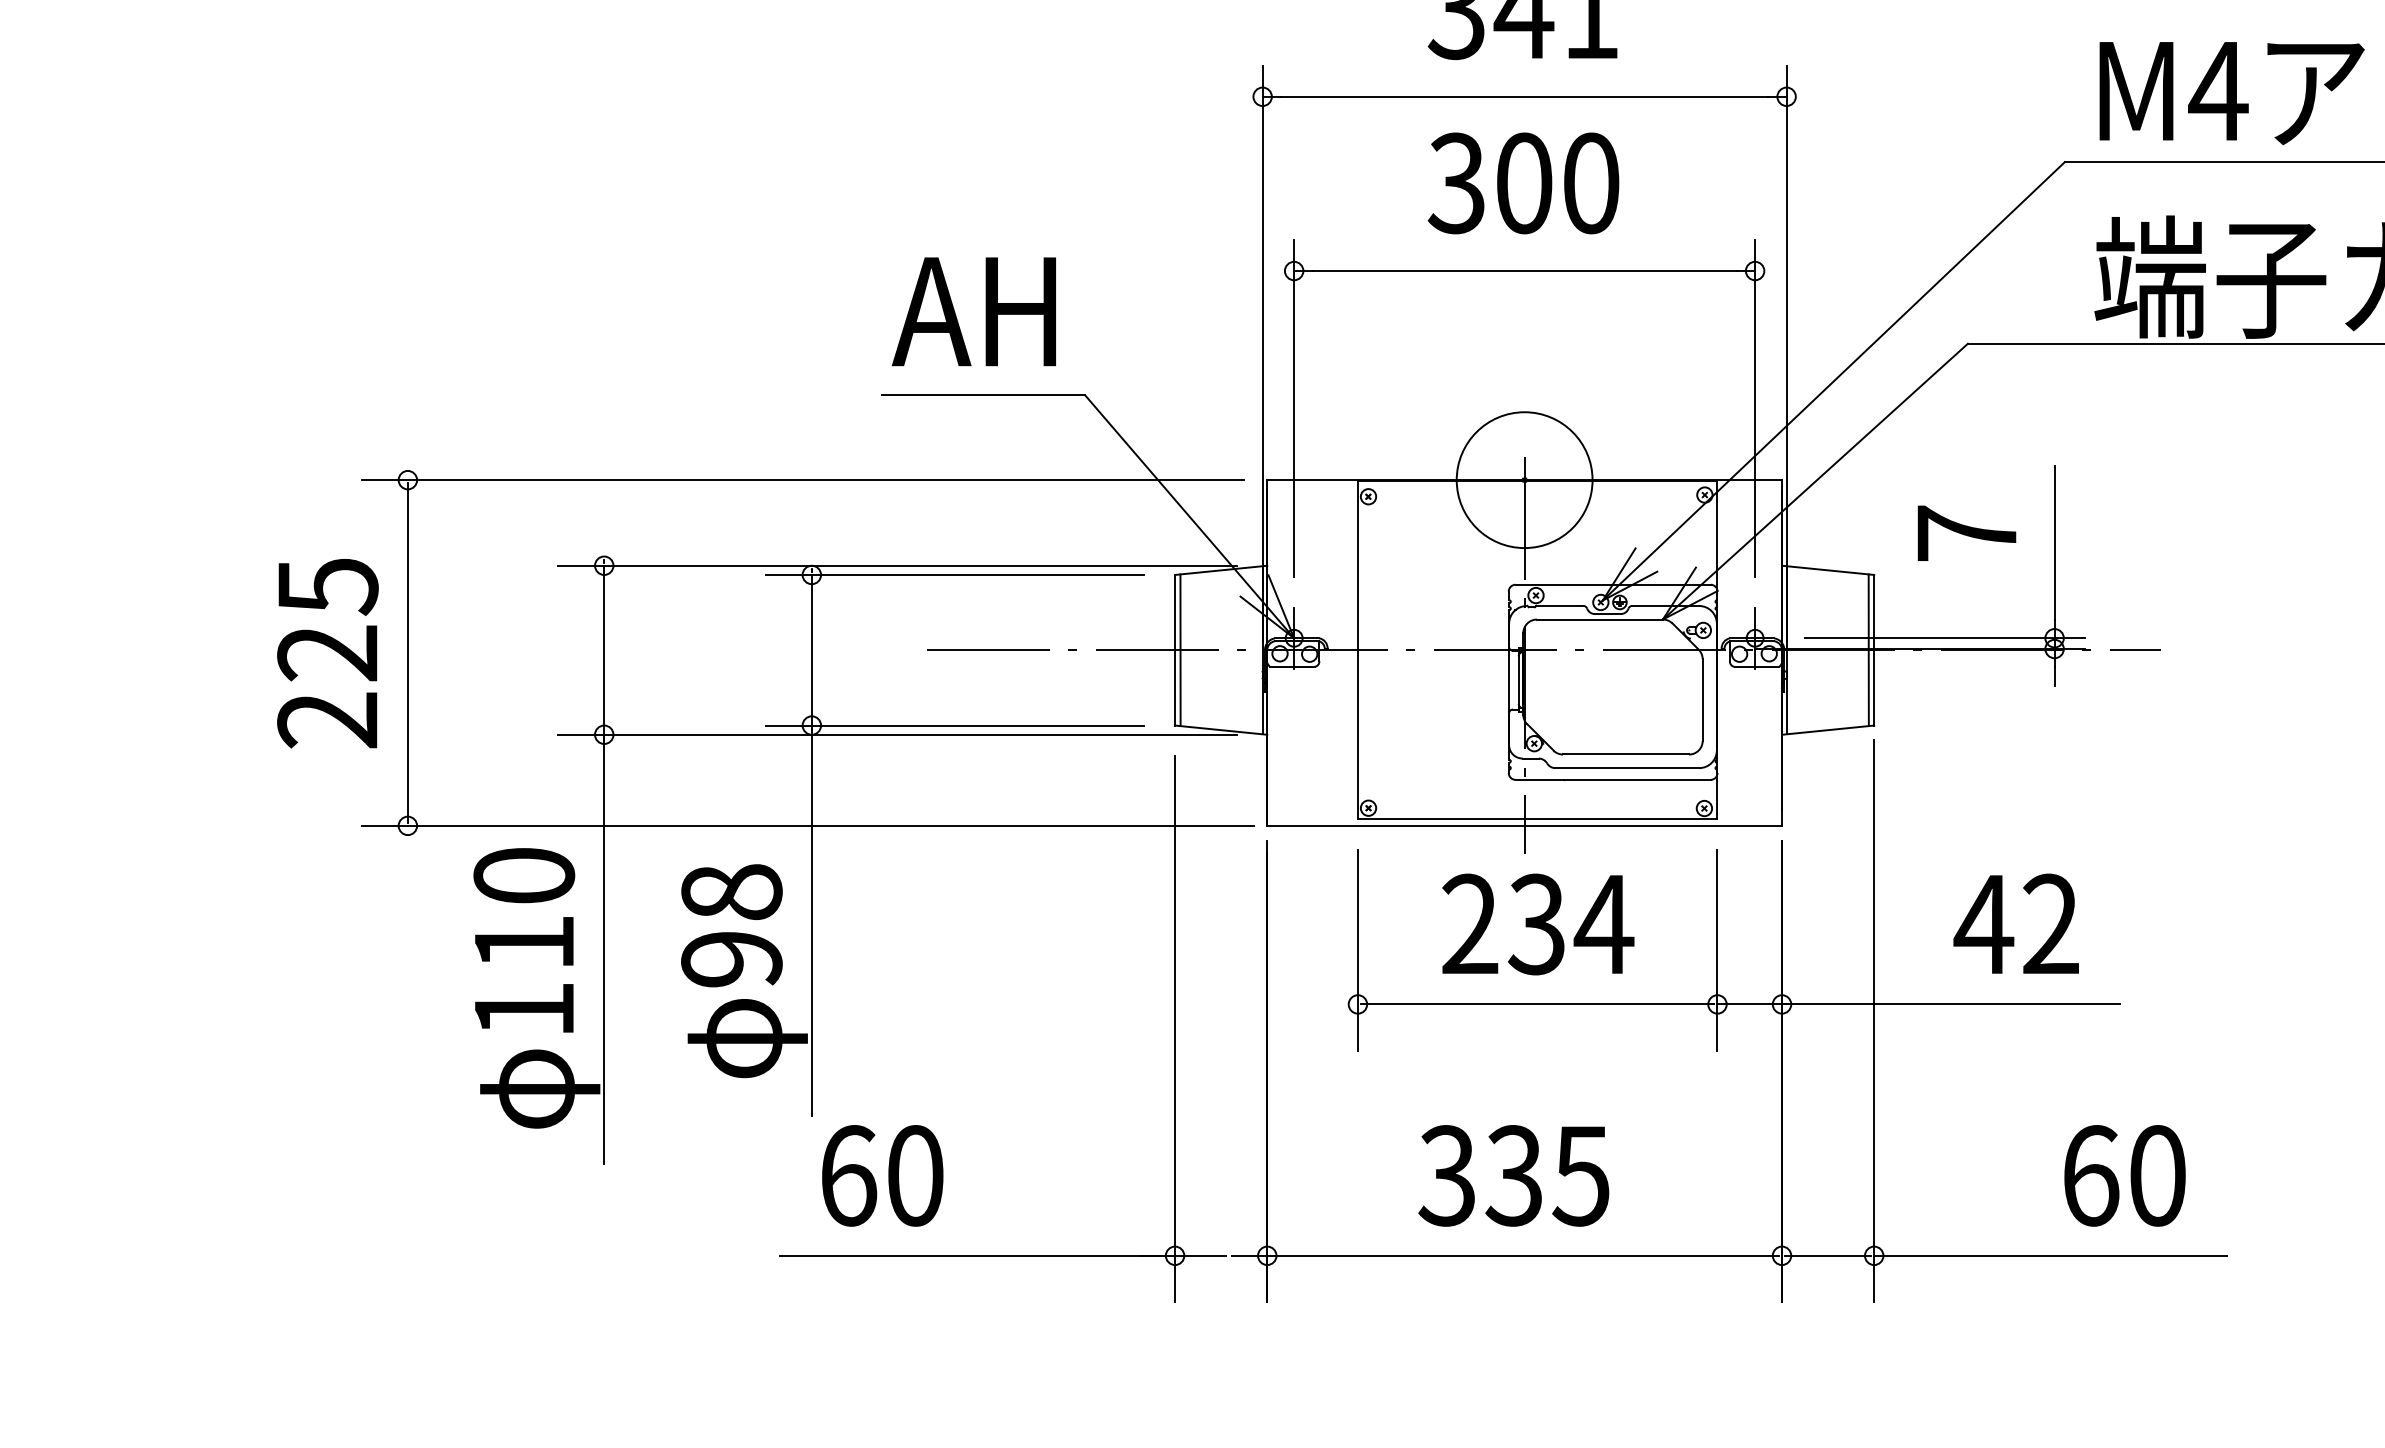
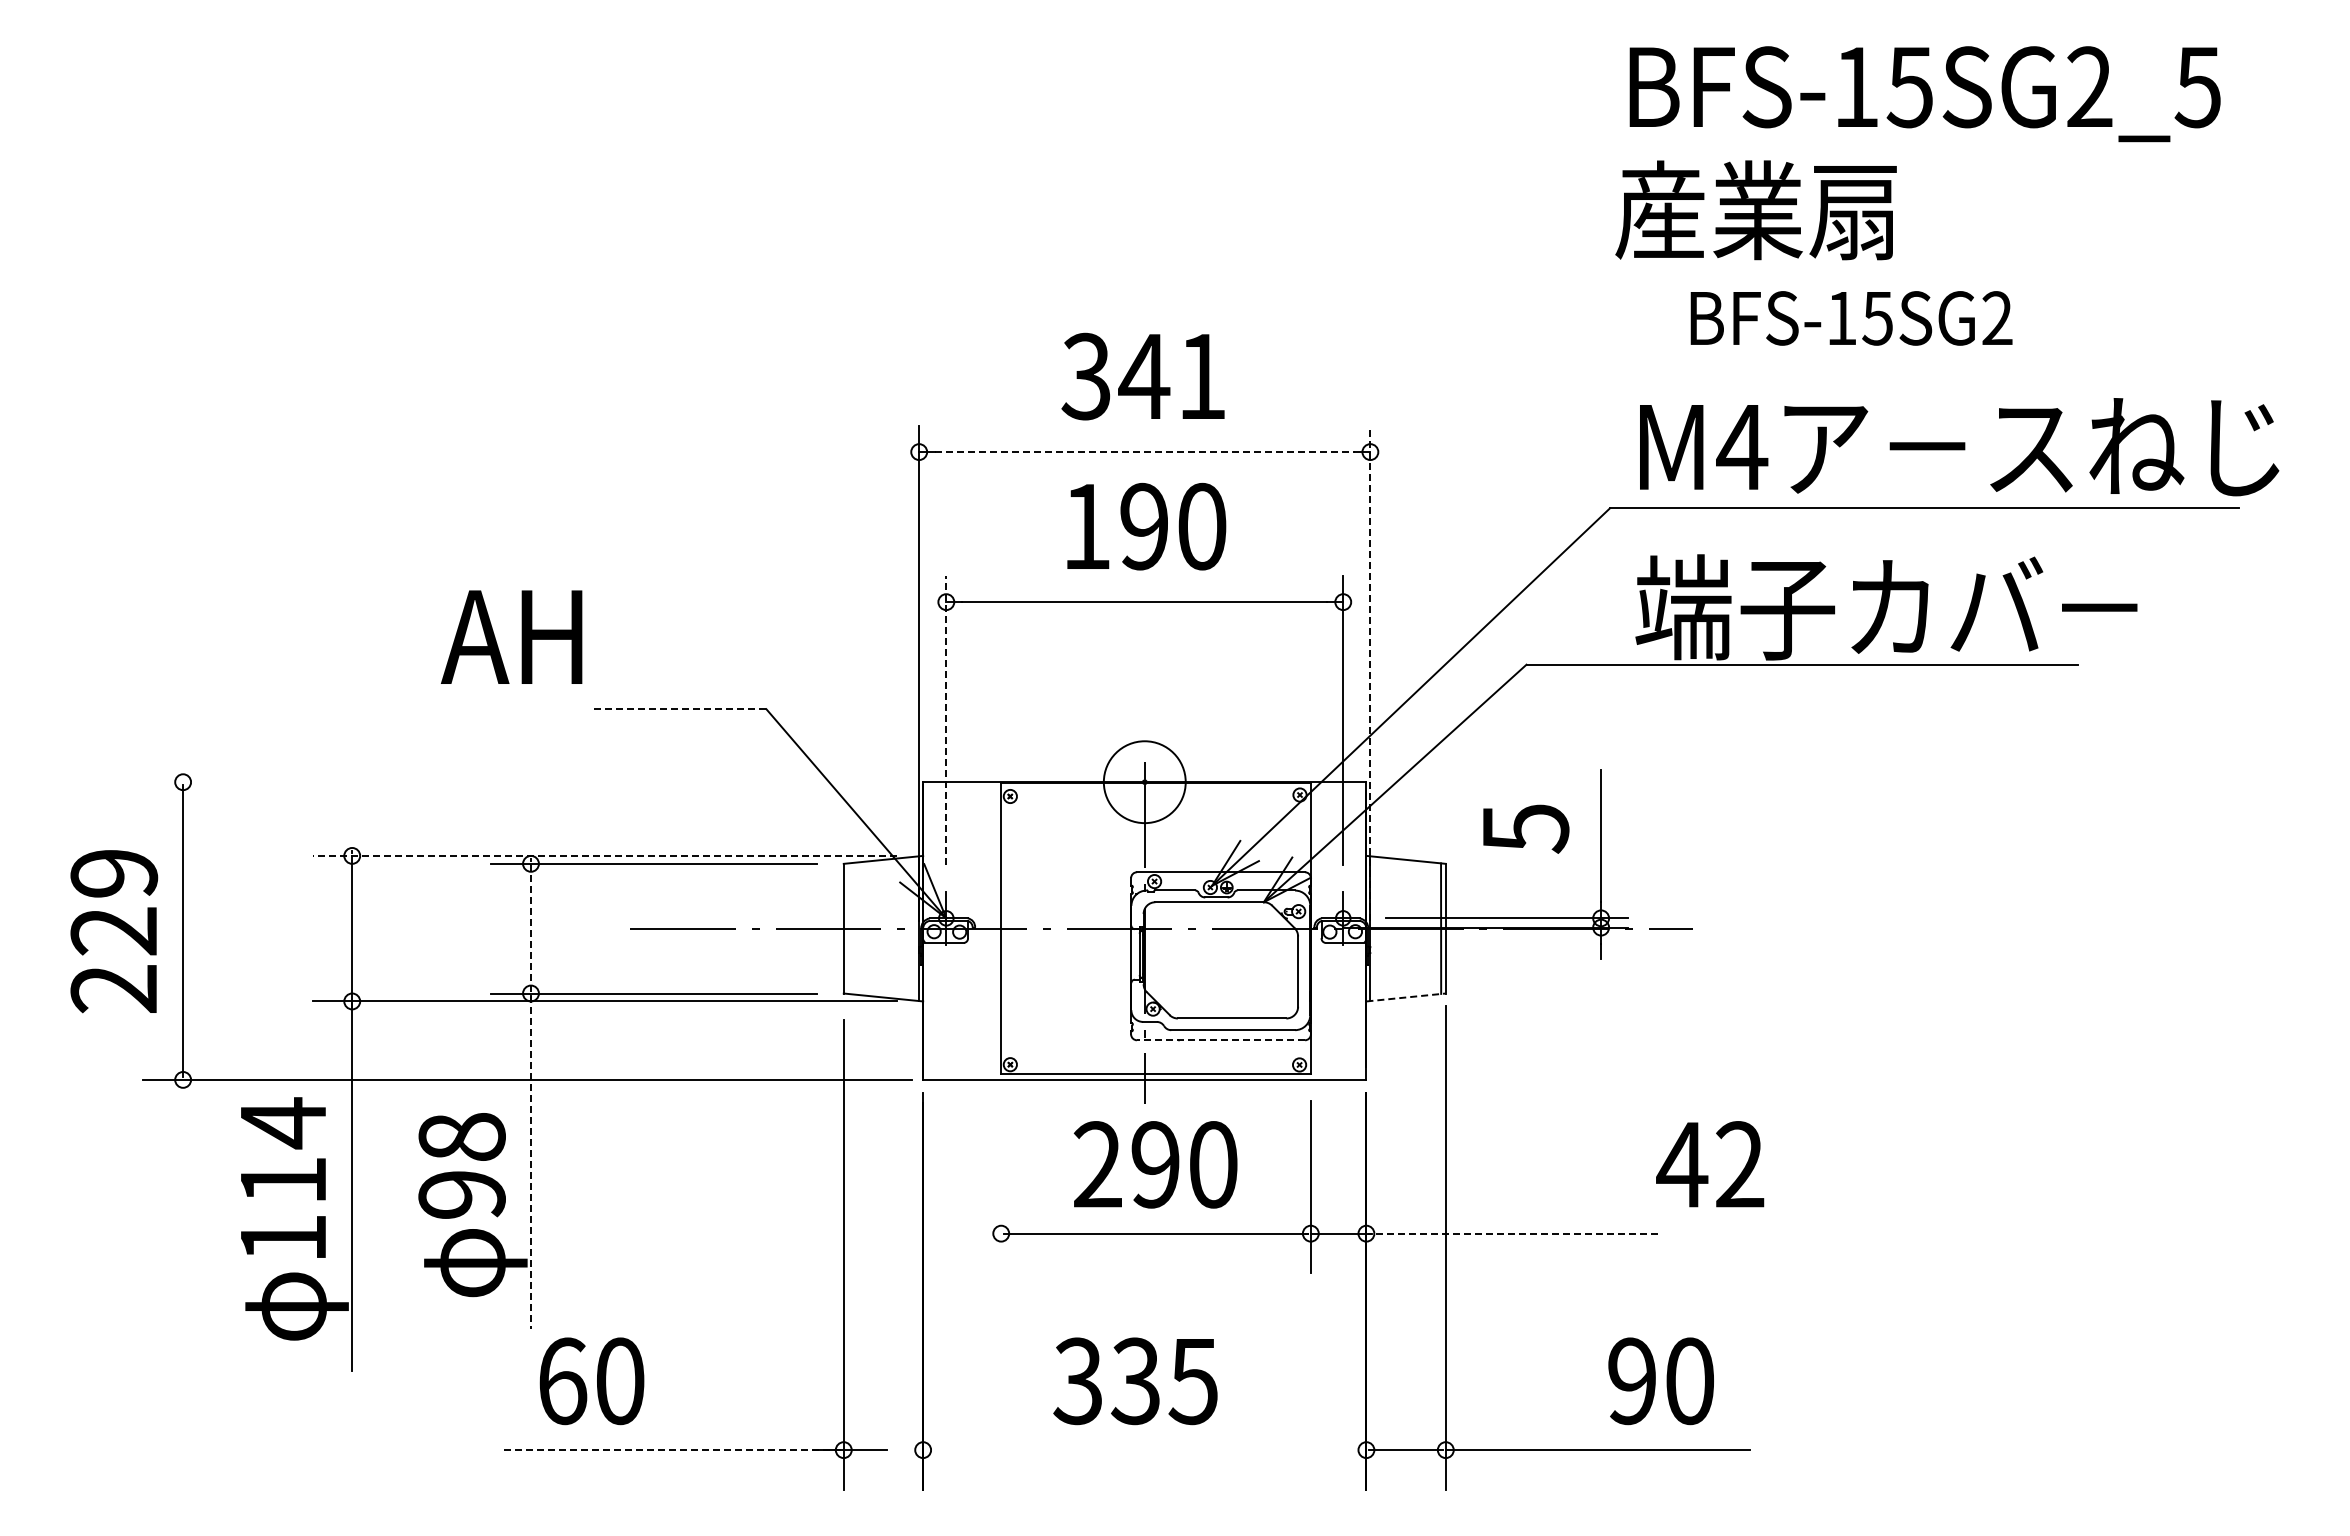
line: (1524, 97) -> (1144, 452), solid -> dashed
text: (1489, 183) -> (1114, 526), 300 -> 190
text: (973, 310) -> (511, 636), moved
line: (1786, 353) -> (1370, 673), solid -> dashed
line: (983, 395) -> (678, 709), solid -> dashed
line: (1294, 408) -> (946, 720), solid -> dashed
circle: (1524, 479) -> (1144, 781), size x0.7
line: (803, 480) -> (523, 782), removed
text: (1967, 533) -> (1526, 828), 7 -> 5
line: (897, 565) -> (604, 855), solid -> dashed
text: (328, 587) -> (114, 874), 225 -> 229
line: (1180, 650) -> (848, 928), removed
line: (1828, 730) -> (1406, 997), solid -> dashed
line: (1612, 780) -> (1220, 1040), solid -> dashed
line: (811, 845) -> (530, 1096), solid -> dashed
text: (524, 876) -> (283, 1123), 110 -> 114
text: (1570, 924) -> (1184, 1164), 234 -> 290
text: (2016, 924) -> (1710, 1164), moved
line: (1358, 949) -> (1001, 1186), removed
line: (1951, 1004) -> (1512, 1233), solid -> dashed
text: (2091, 1176) -> (1632, 1381), 60 -> 90
line: (978, 1256) -> (674, 1450), solid -> dashed
line: (1504, 1256) -> (1127, 1450), removed

